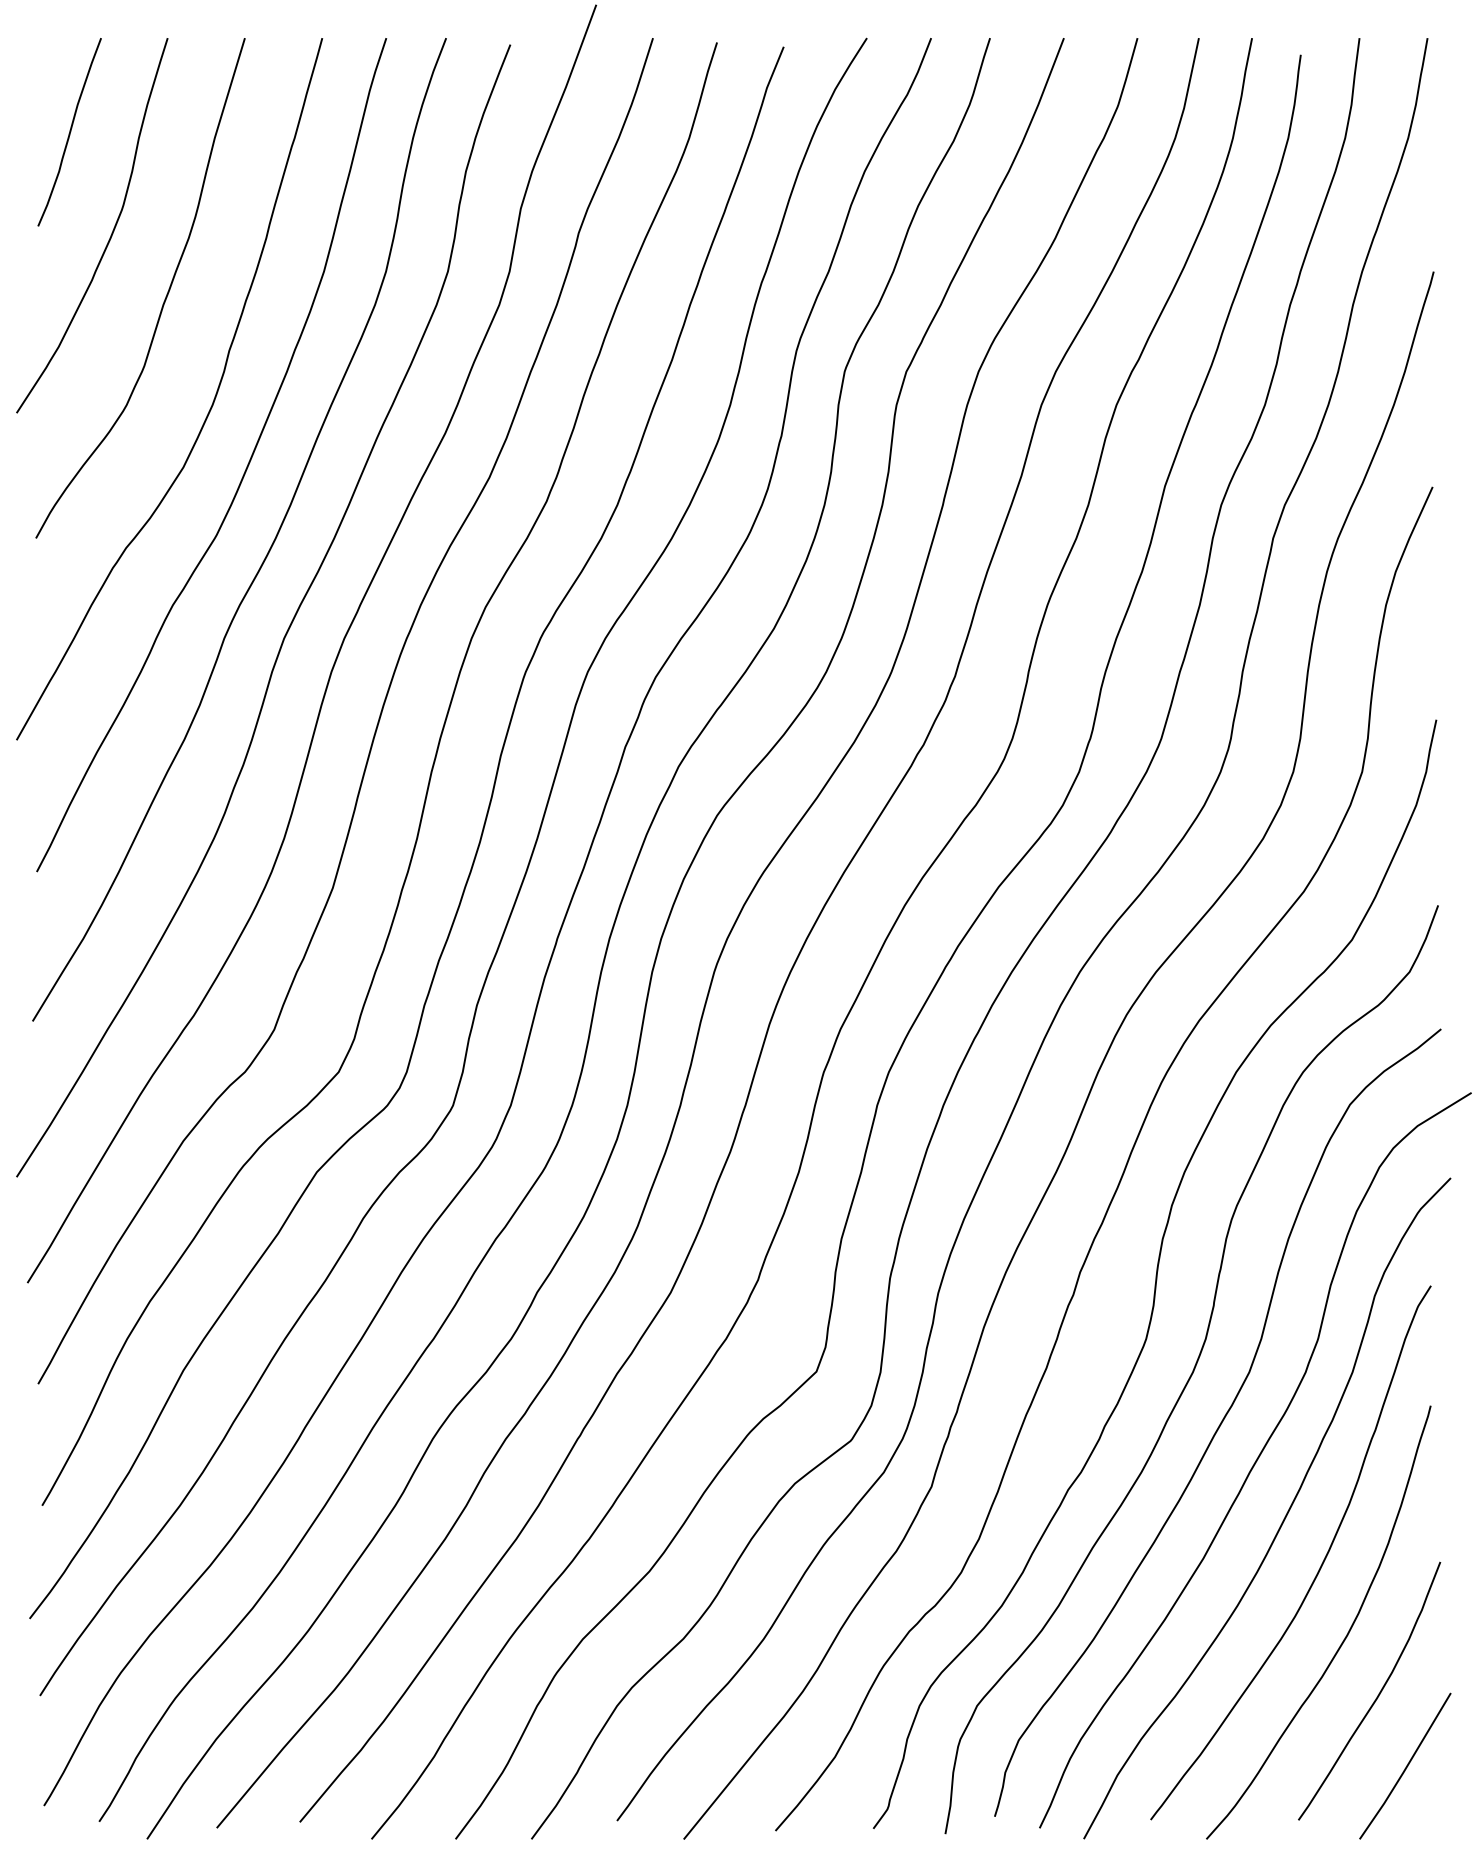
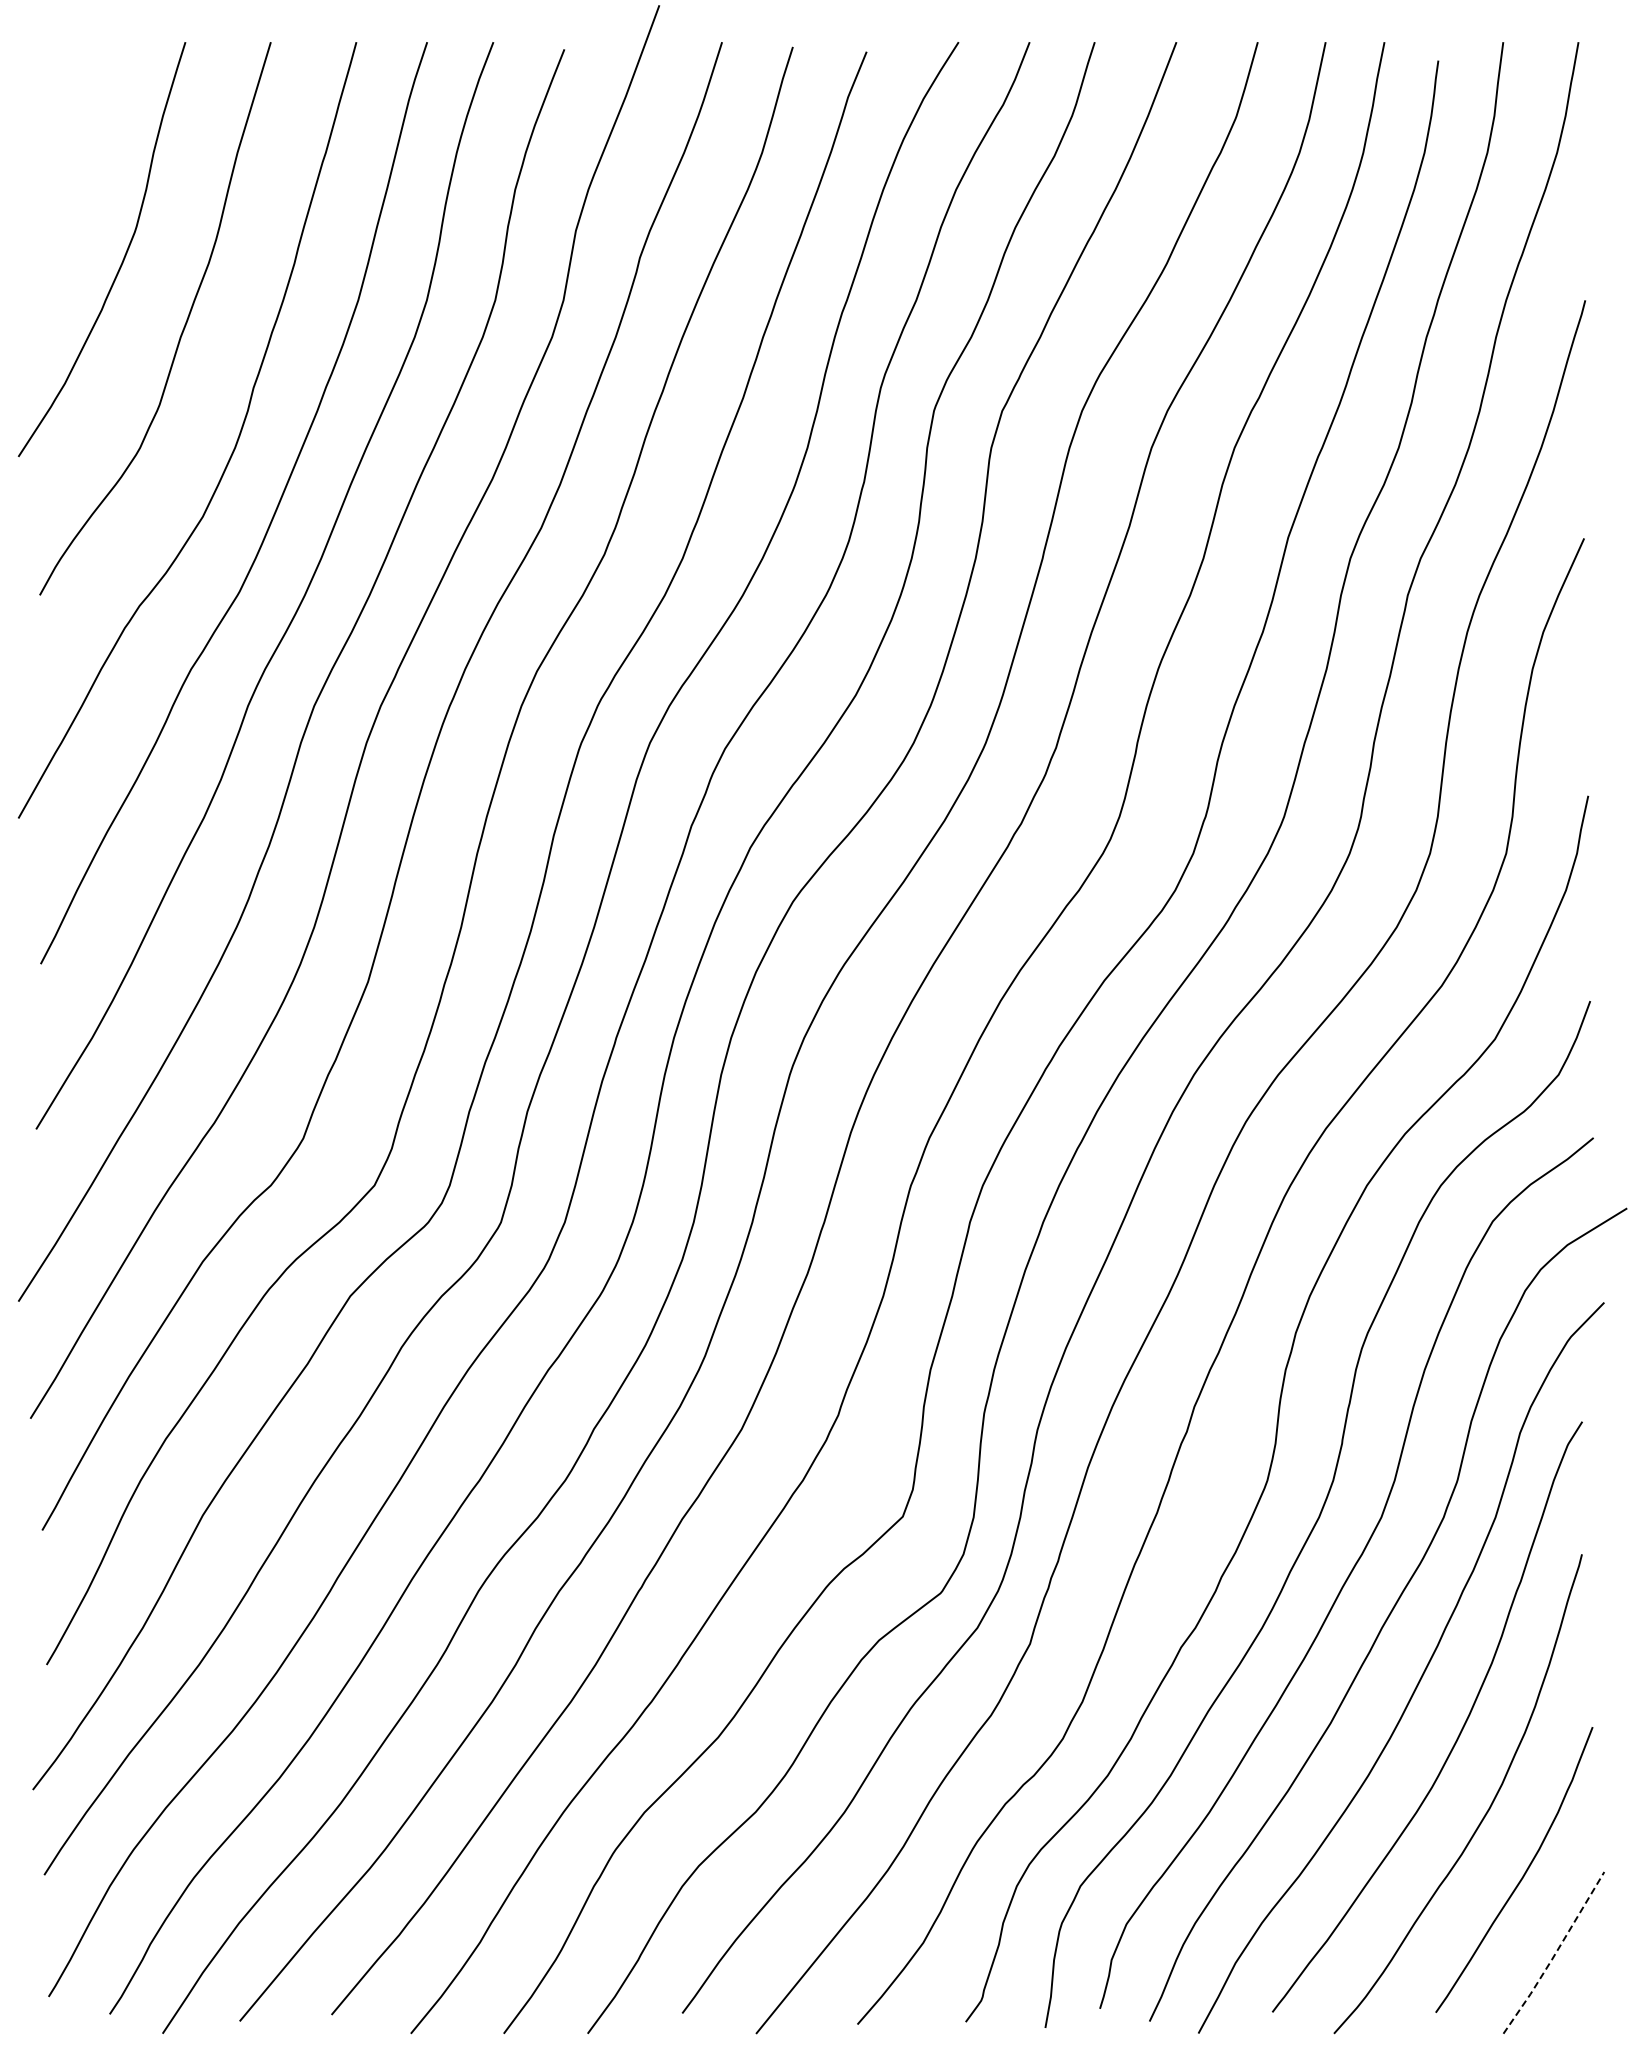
curve: (69, 132) -> (76, 146), removed
line: (1405, 1767) -> (1554, 1954), solid -> dashed

